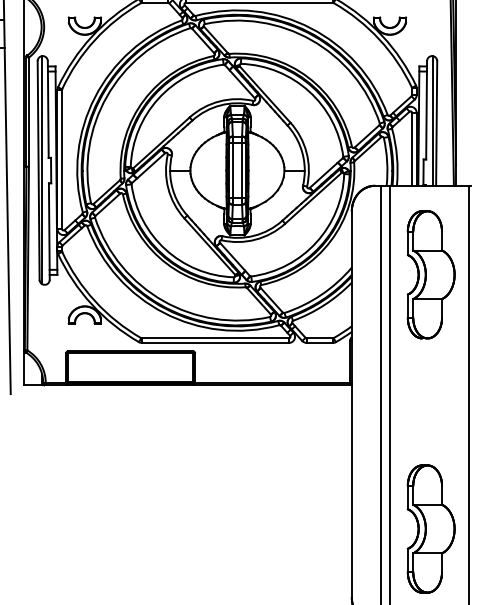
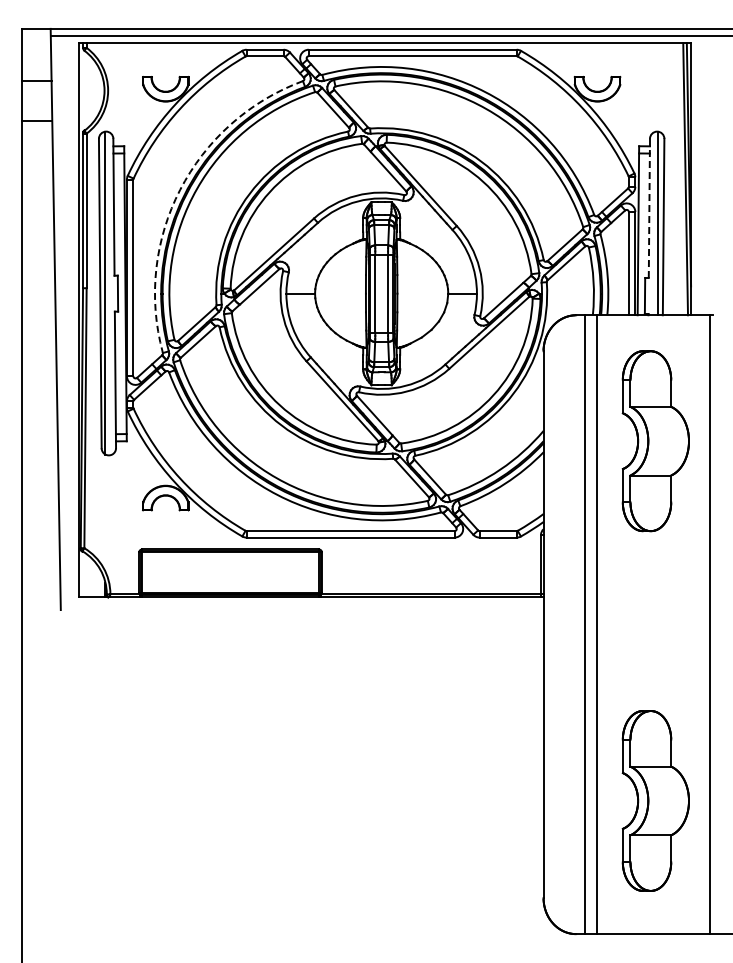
arc: (95, 96) -> (180, 189), solid -> dashed
line: (426, 113) -> (649, 212), solid -> dashed

